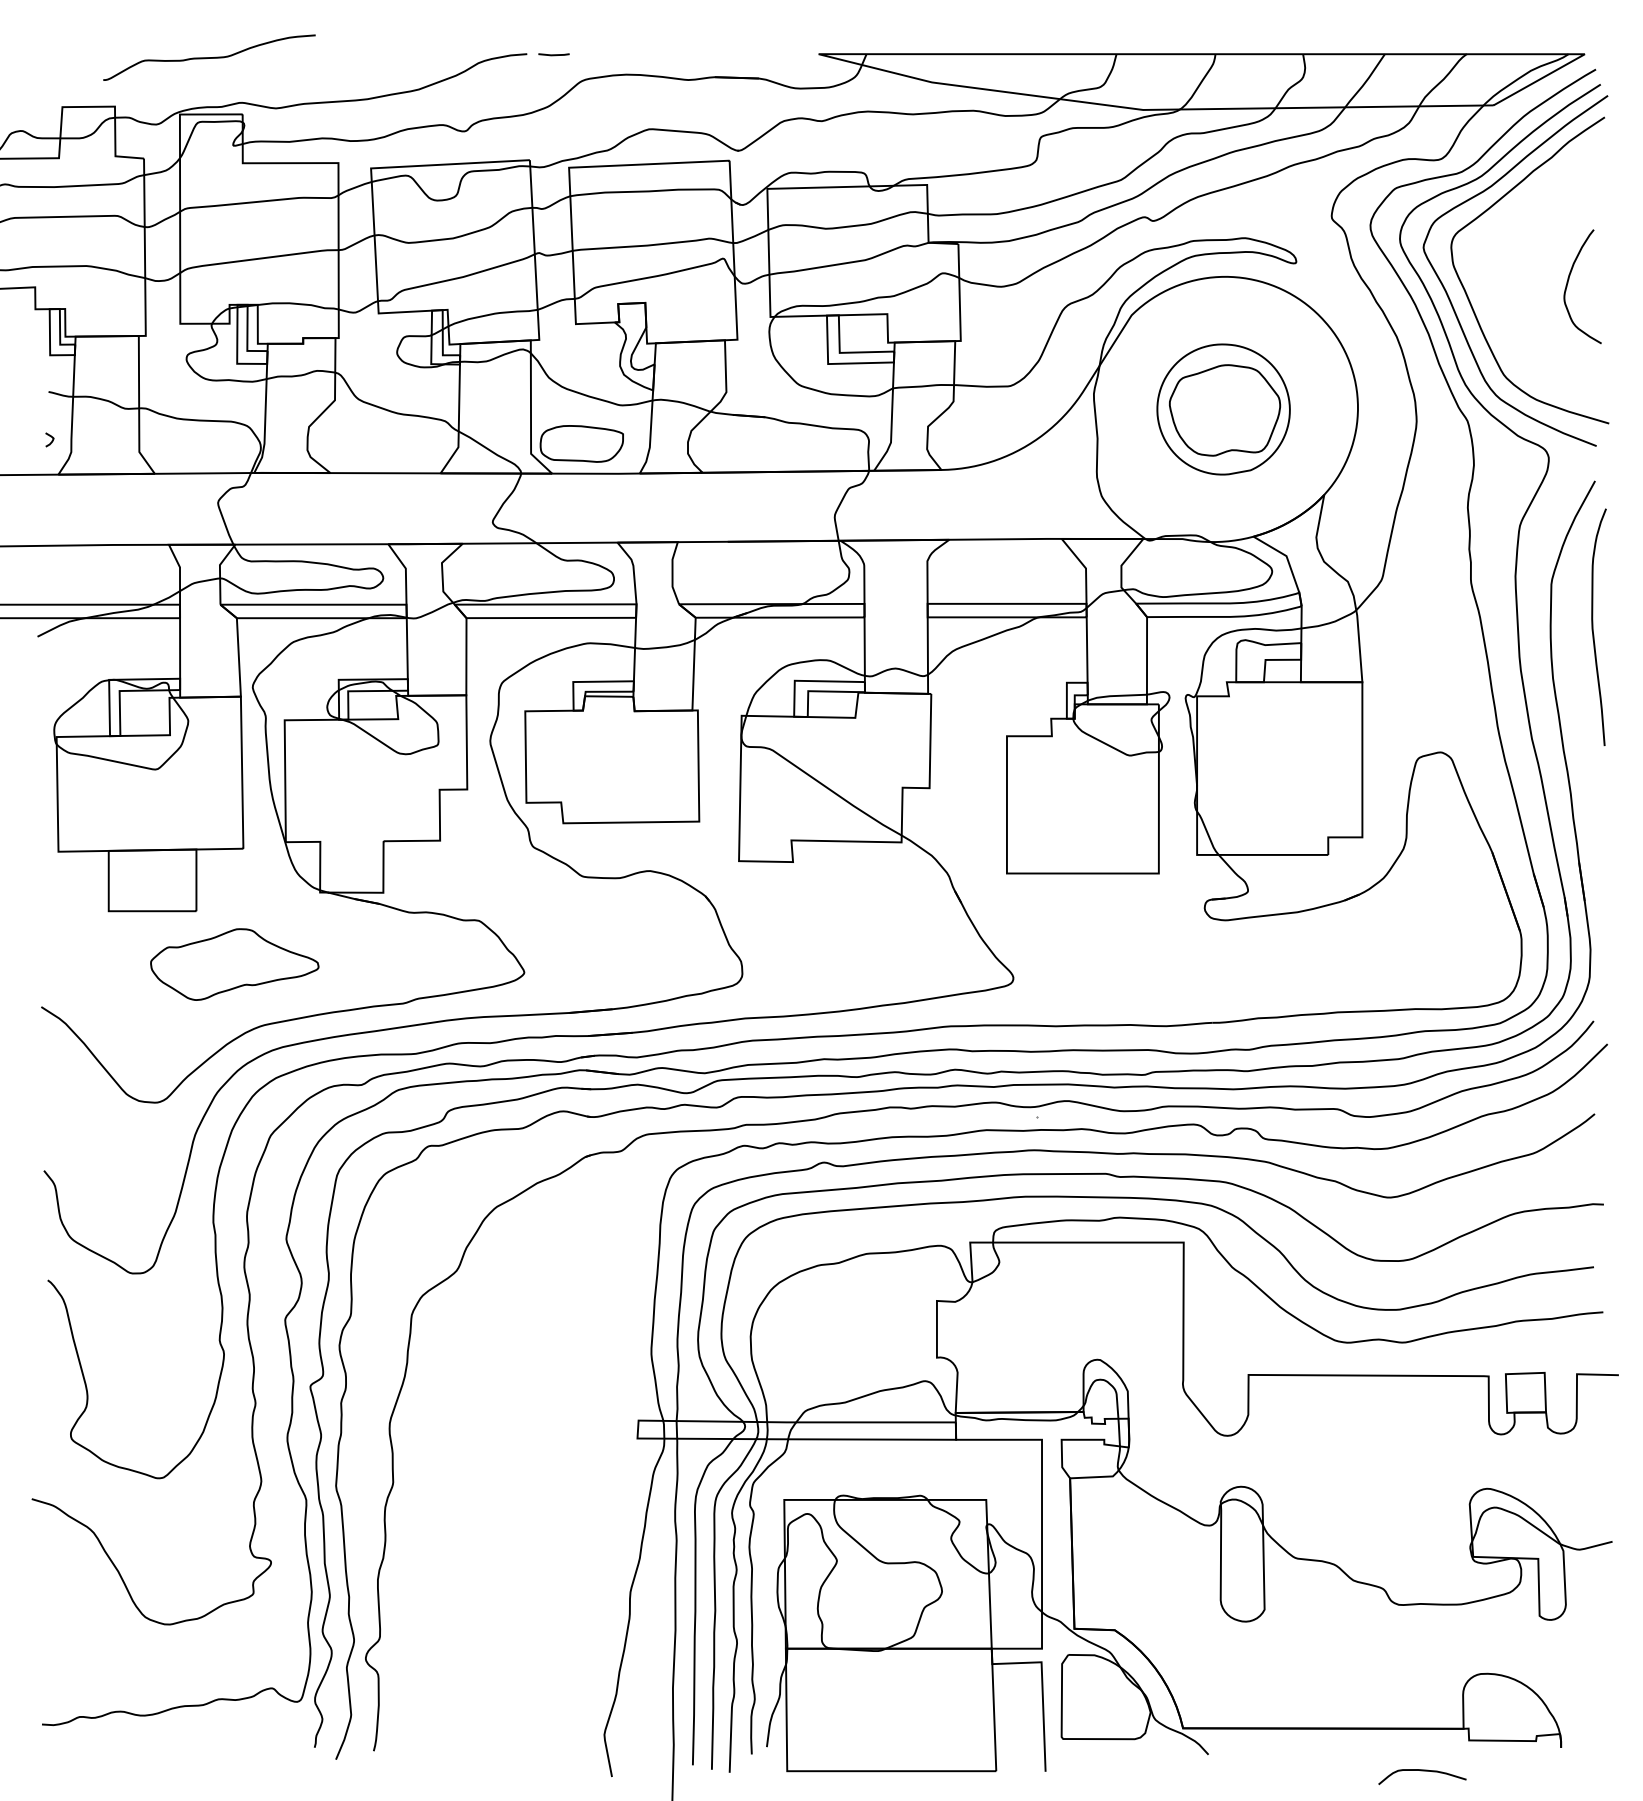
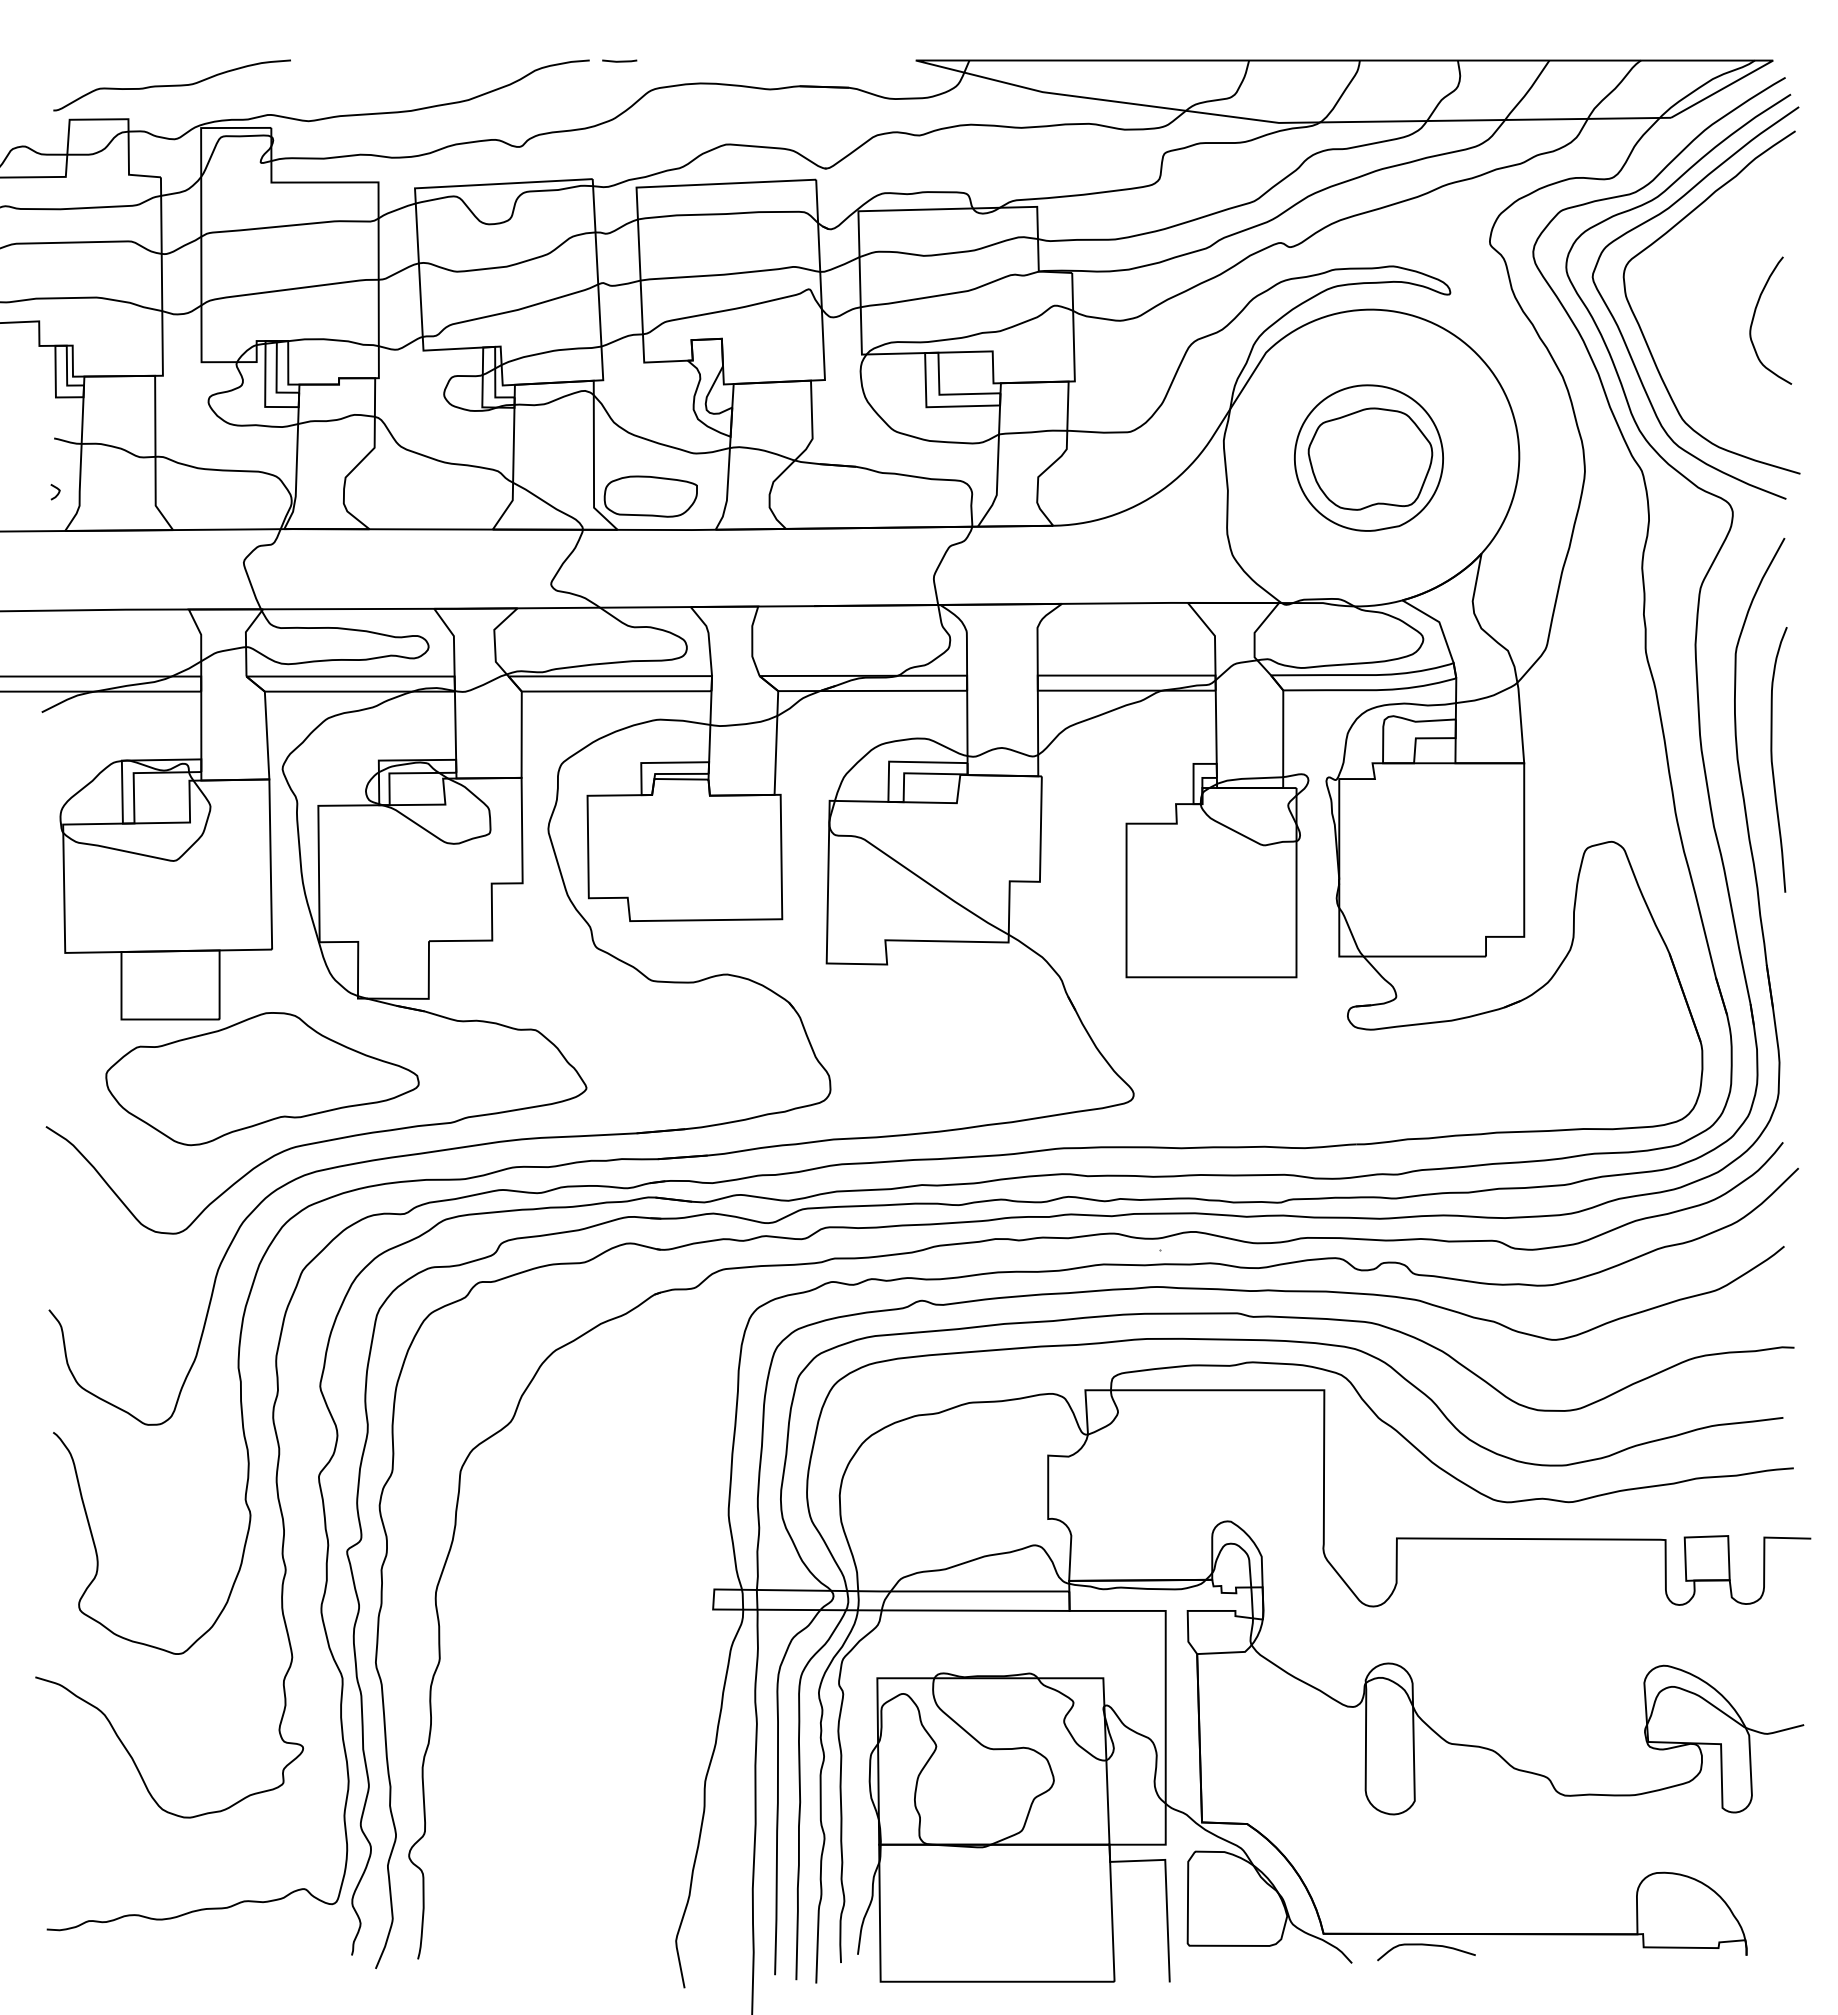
curve: (208, 57) -> (171, 85), moved
curve: (1593, 627) -> (1772, 759), moved
part: (234, 964) -> (262, 1079), size x1.67
curve: (1422, 1770) -> (1426, 1945), moved

